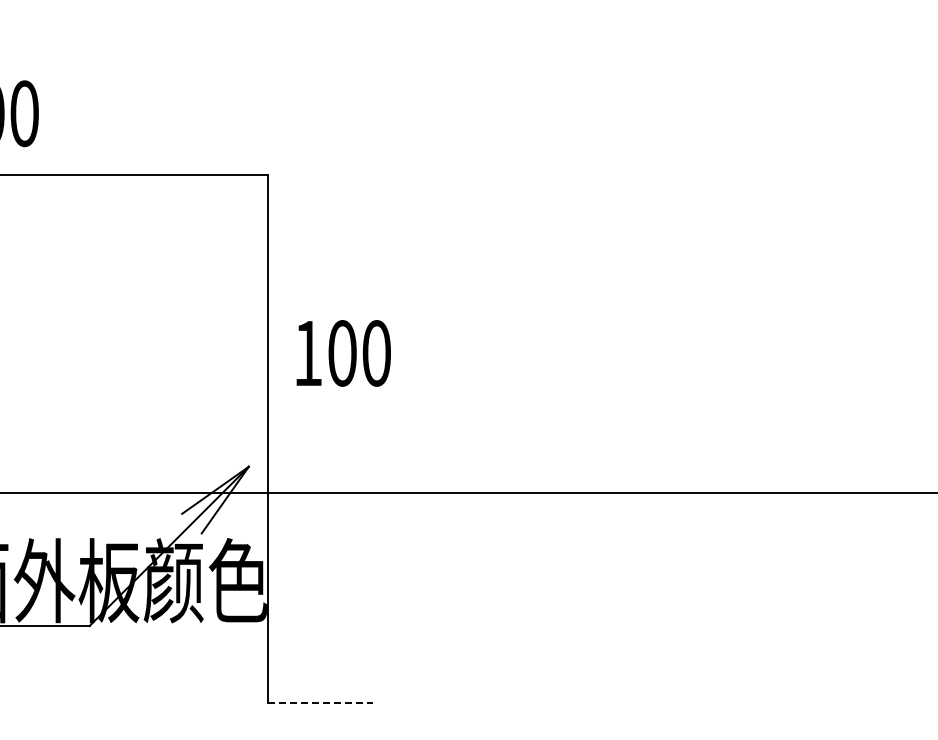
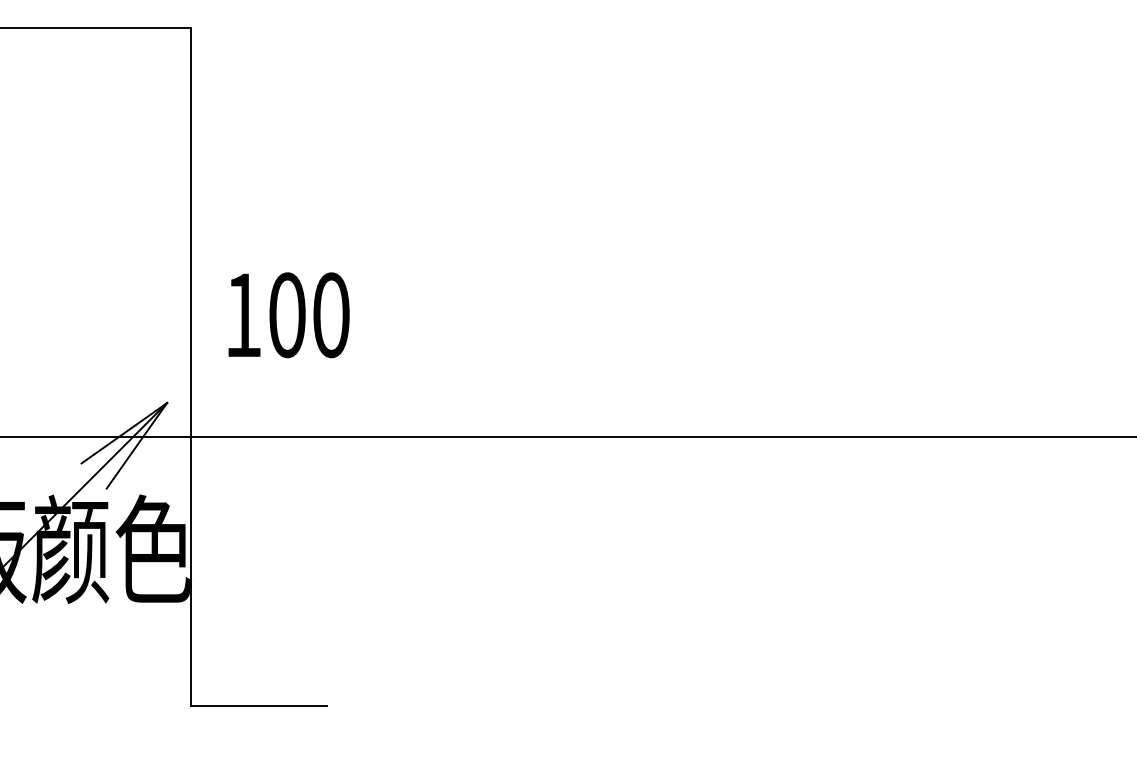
text: (343, 353) -> (288, 315), moved
line: (320, 702) -> (259, 705), dashed -> solid

